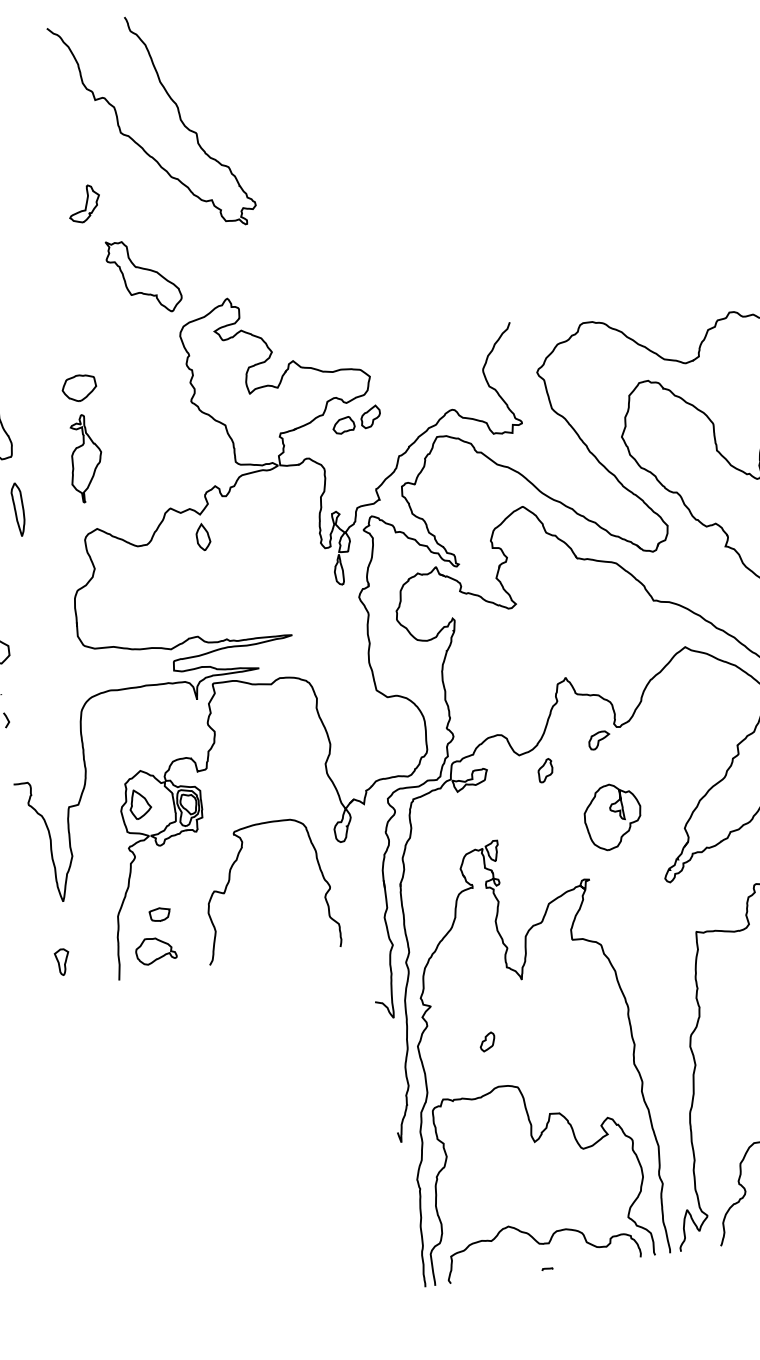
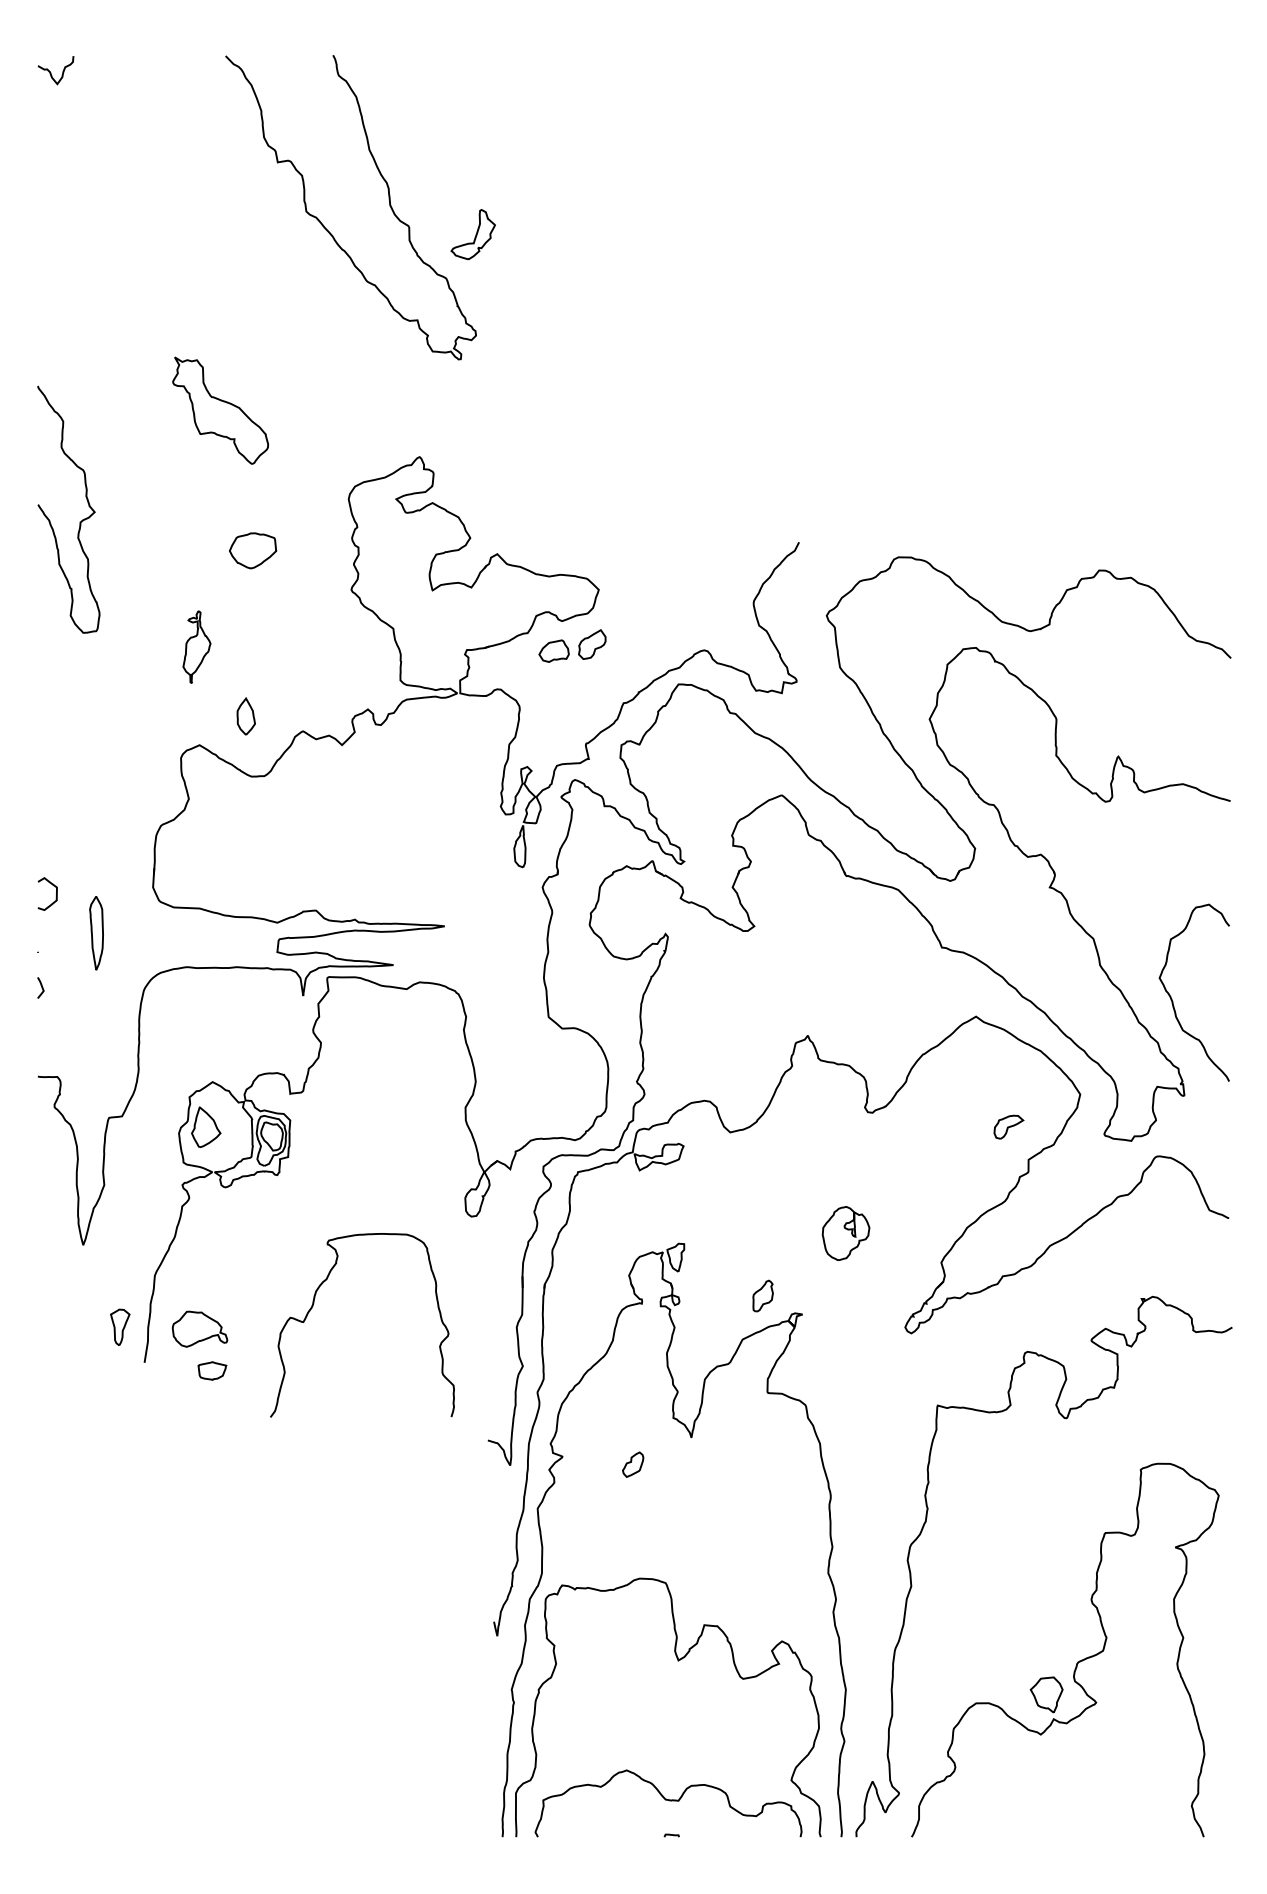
part: (83, 204) -> (472, 234), moved
part: (143, 276) -> (220, 410), moved
part: (79, 387) -> (253, 550), moved
part: (85, 457) -> (196, 646), size x0.6
part: (18, 509) -> (96, 933), moved
part: (202, 537) -> (245, 716), moved
part: (599, 739) -> (1008, 1126), moved
part: (545, 770) -> (762, 1295), moved
part: (612, 816) -> (845, 1233), size x0.6
curve: (229, 881) -> (313, 1306), moved
part: (160, 914) -> (212, 1370), moved
part: (62, 961) -> (120, 1326), moved
part: (487, 1041) -> (633, 1464), moved

